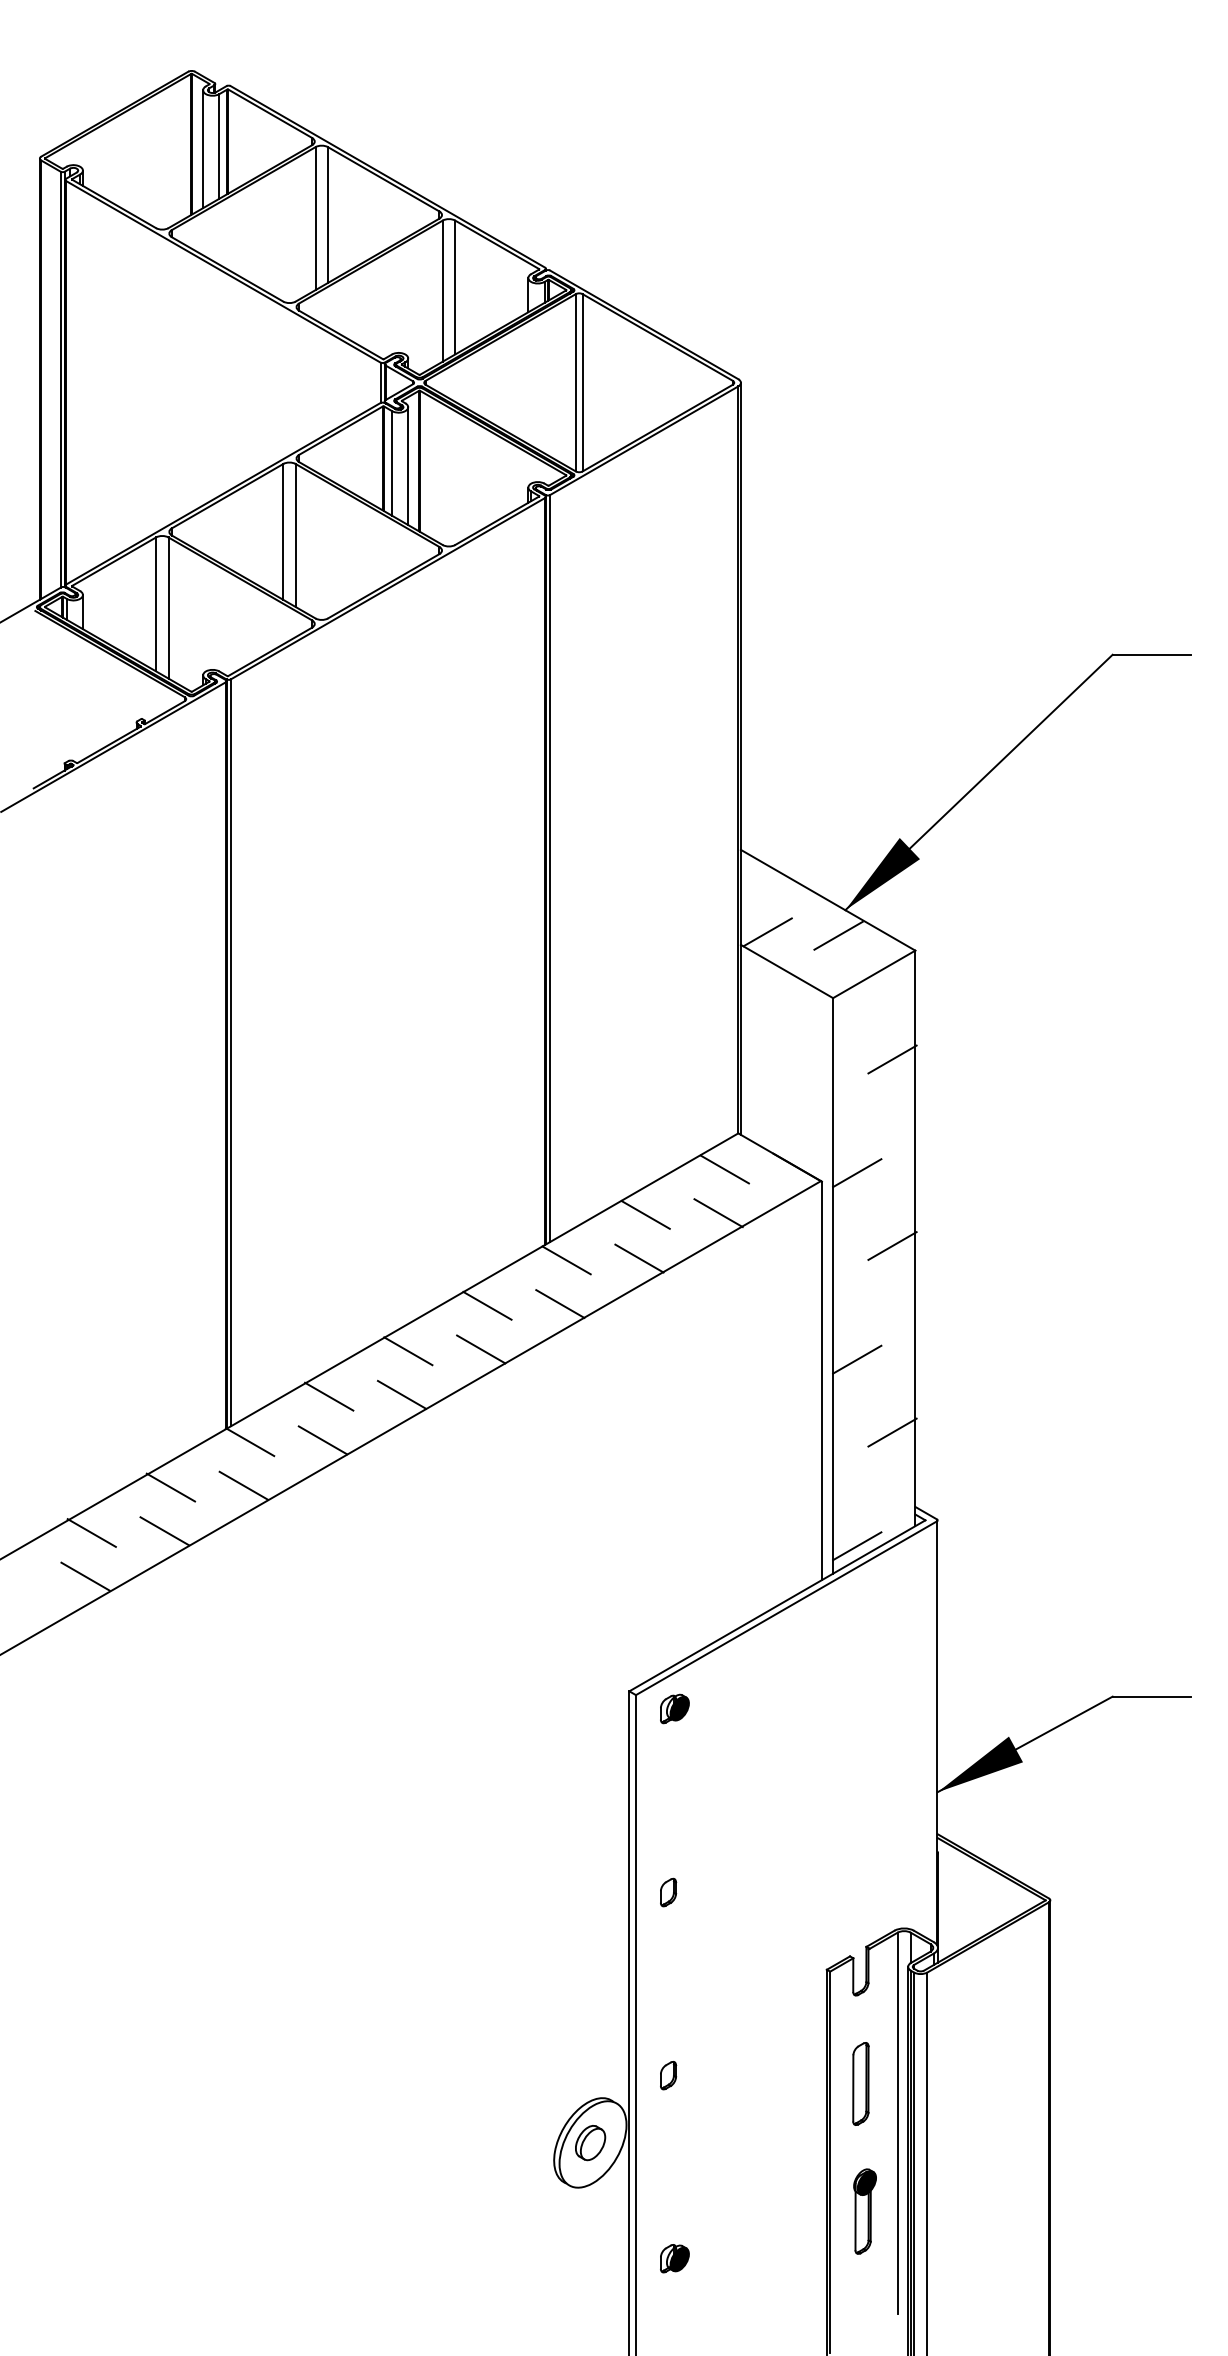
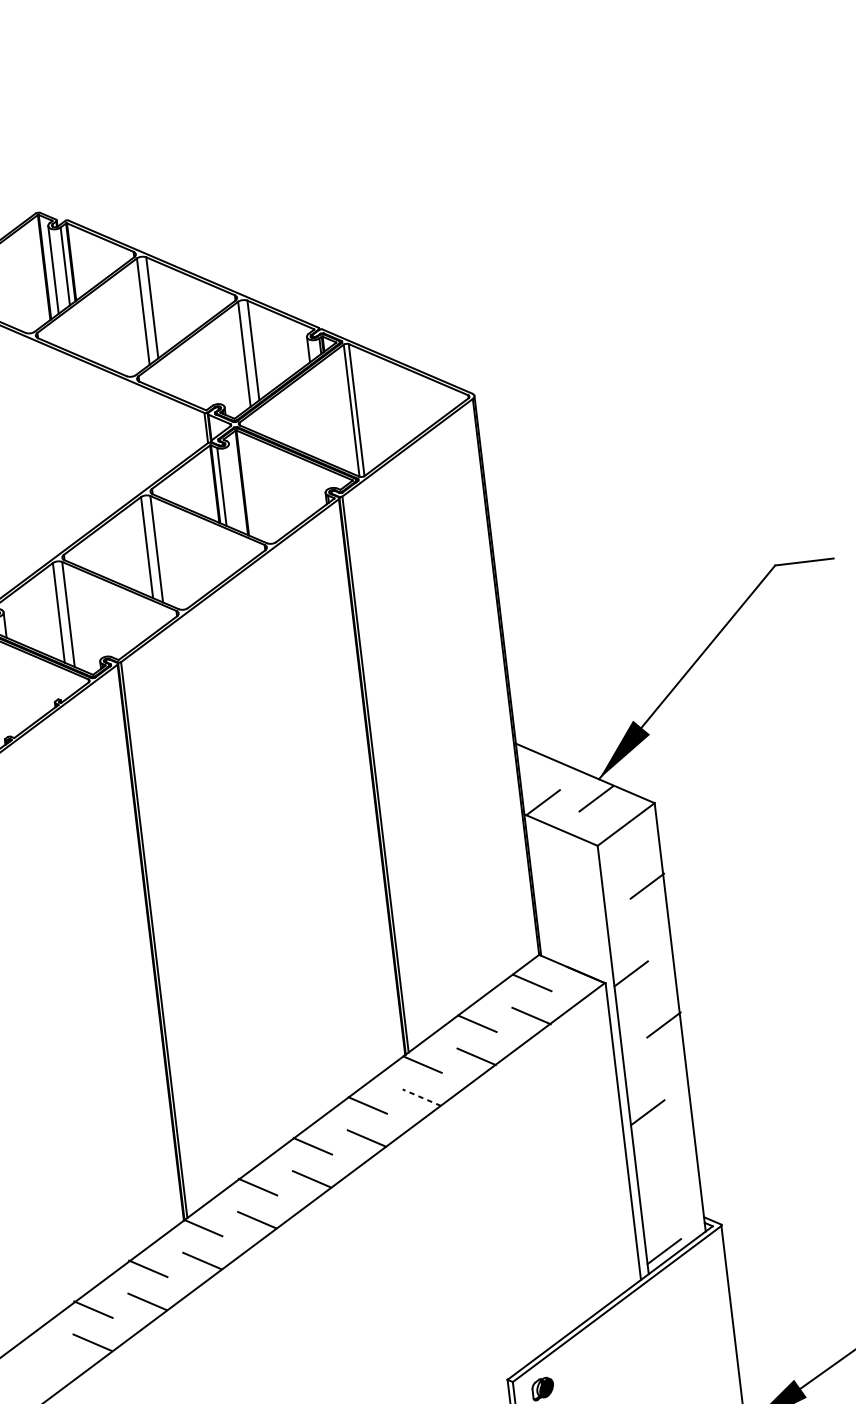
line: (408, 466) -> (234, 487), removed
line: (560, 1304) -> (422, 1098), solid -> dashed
line: (892, 1432) -> (680, 1163), removed

